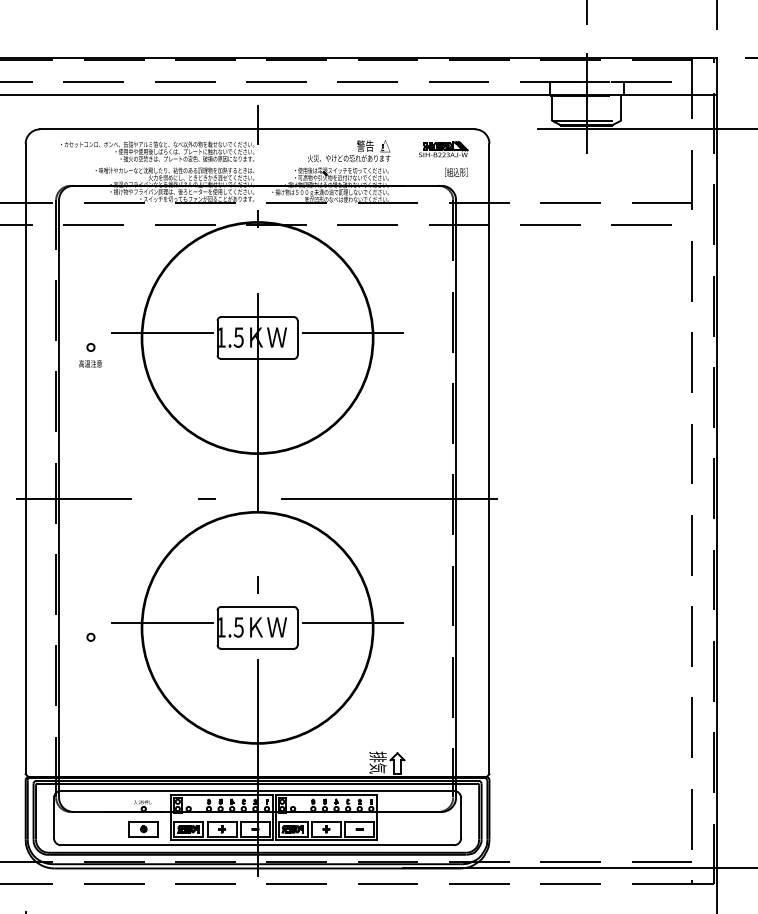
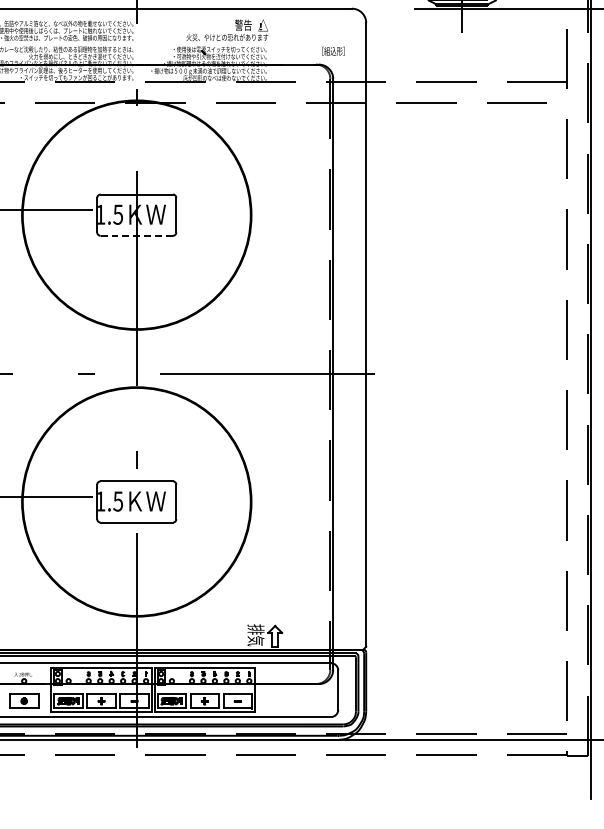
part: (443, 149) -> (320, 28), removed
line: (352, 333) -> (230, 210), removed
line: (257, 358) -> (136, 235), solid -> dashed
line: (352, 622) -> (230, 496), removed

